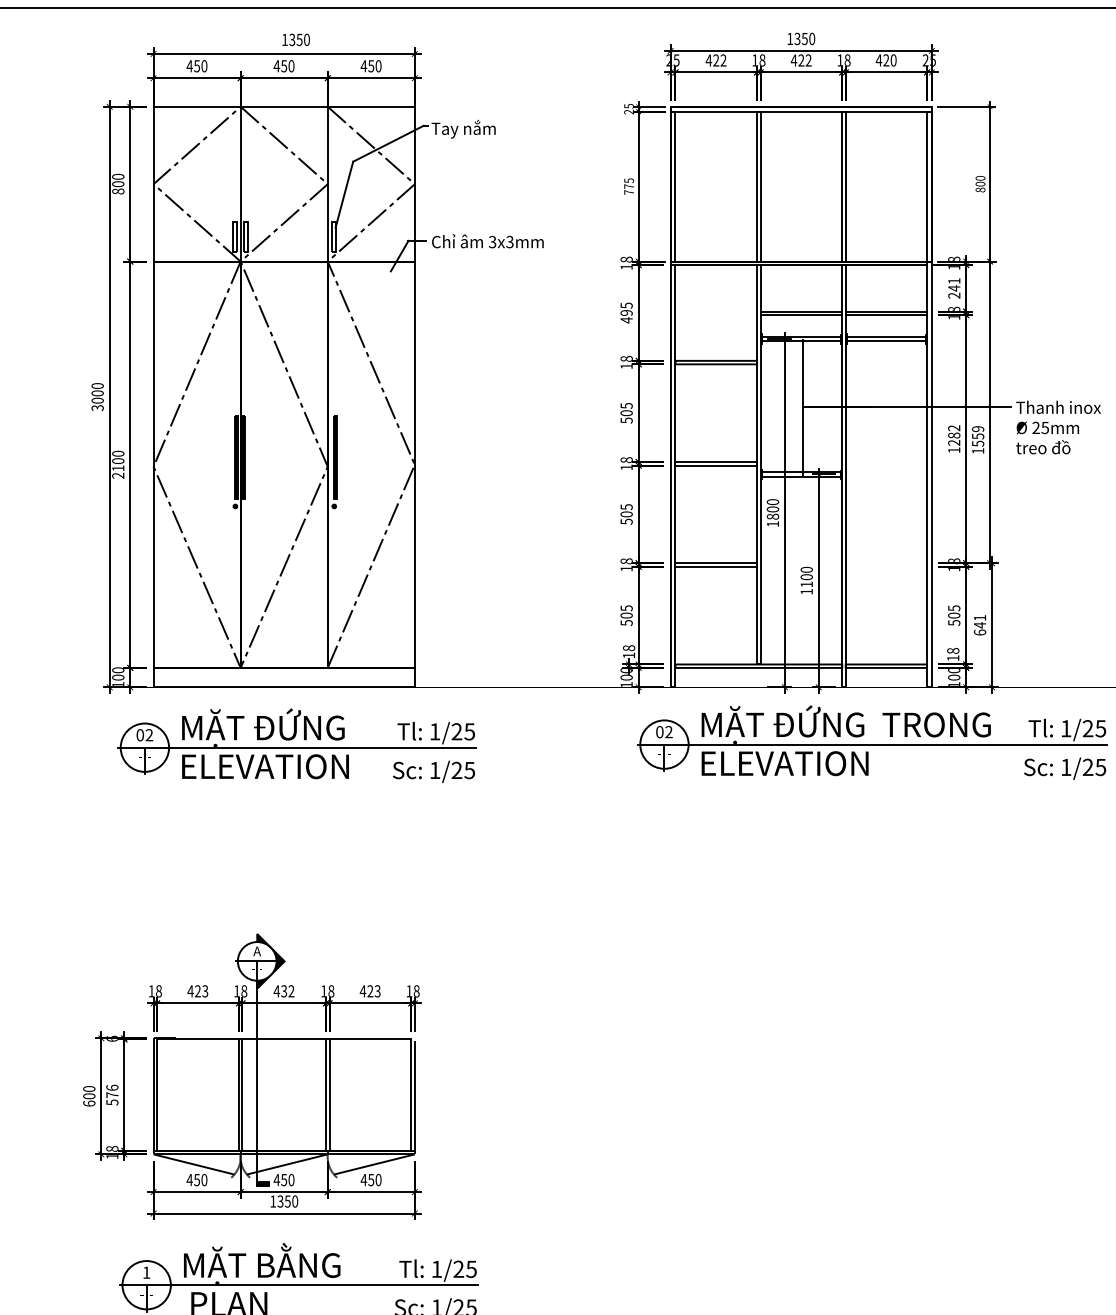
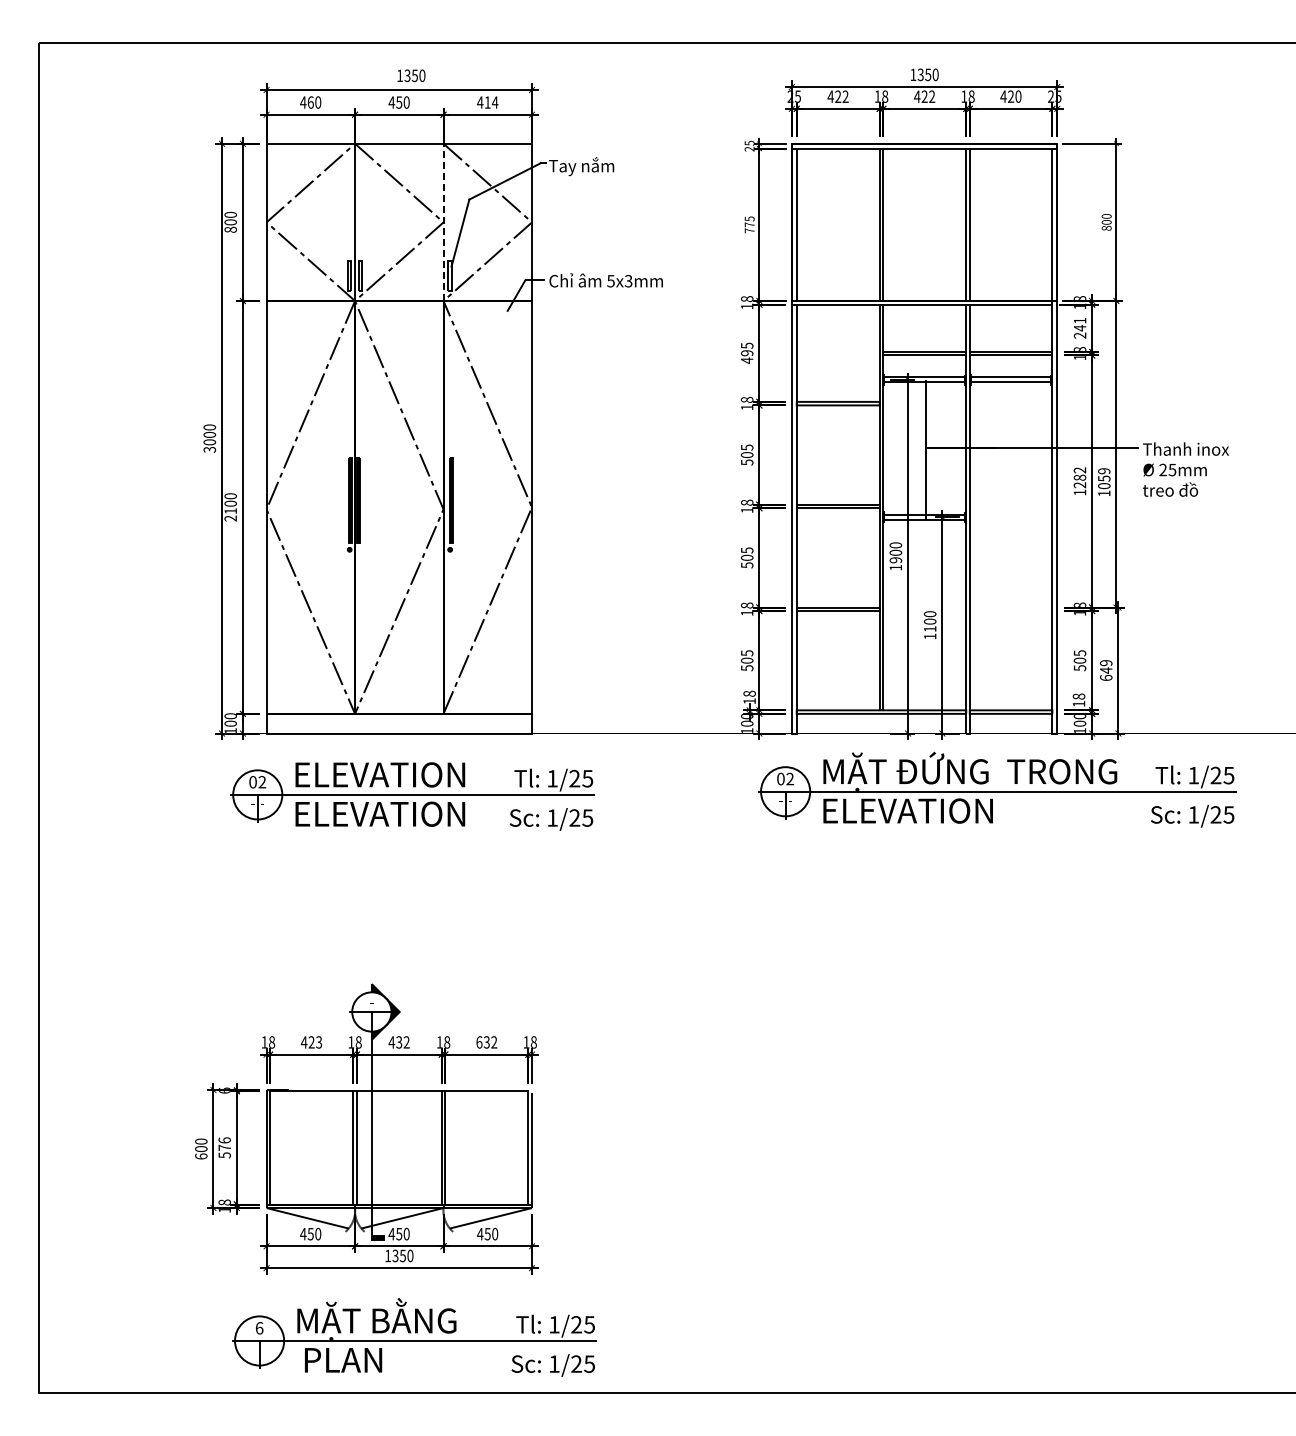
text: (196, 66) -> (310, 102), 450 -> 460
text: (374, 66) -> (491, 102), 450 -> 414
line: (327, 184) -> (443, 222), solid -> dashed
text: (492, 241) -> (610, 280), 3x3mm -> 5x3mm
text: (978, 444) -> (1104, 486), 1559 -> 1059
text: (772, 516) -> (895, 560), 1800 -> 1900
text: (980, 618) -> (1106, 663), 641 -> 649
text: (266, 727) -> (381, 774), MẶT ĐỨNG -> ELEVATION
text: (256, 951) -> (371, 1001), A -> -
text: (370, 991) -> (486, 1042), 423 -> 632
text: (146, 1272) -> (259, 1328), 1 -> 6

